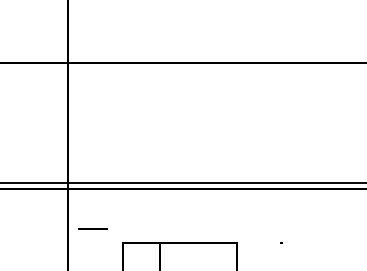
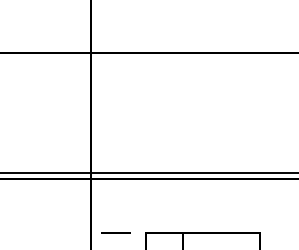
line: (92, 228) -> (115, 232), moved

